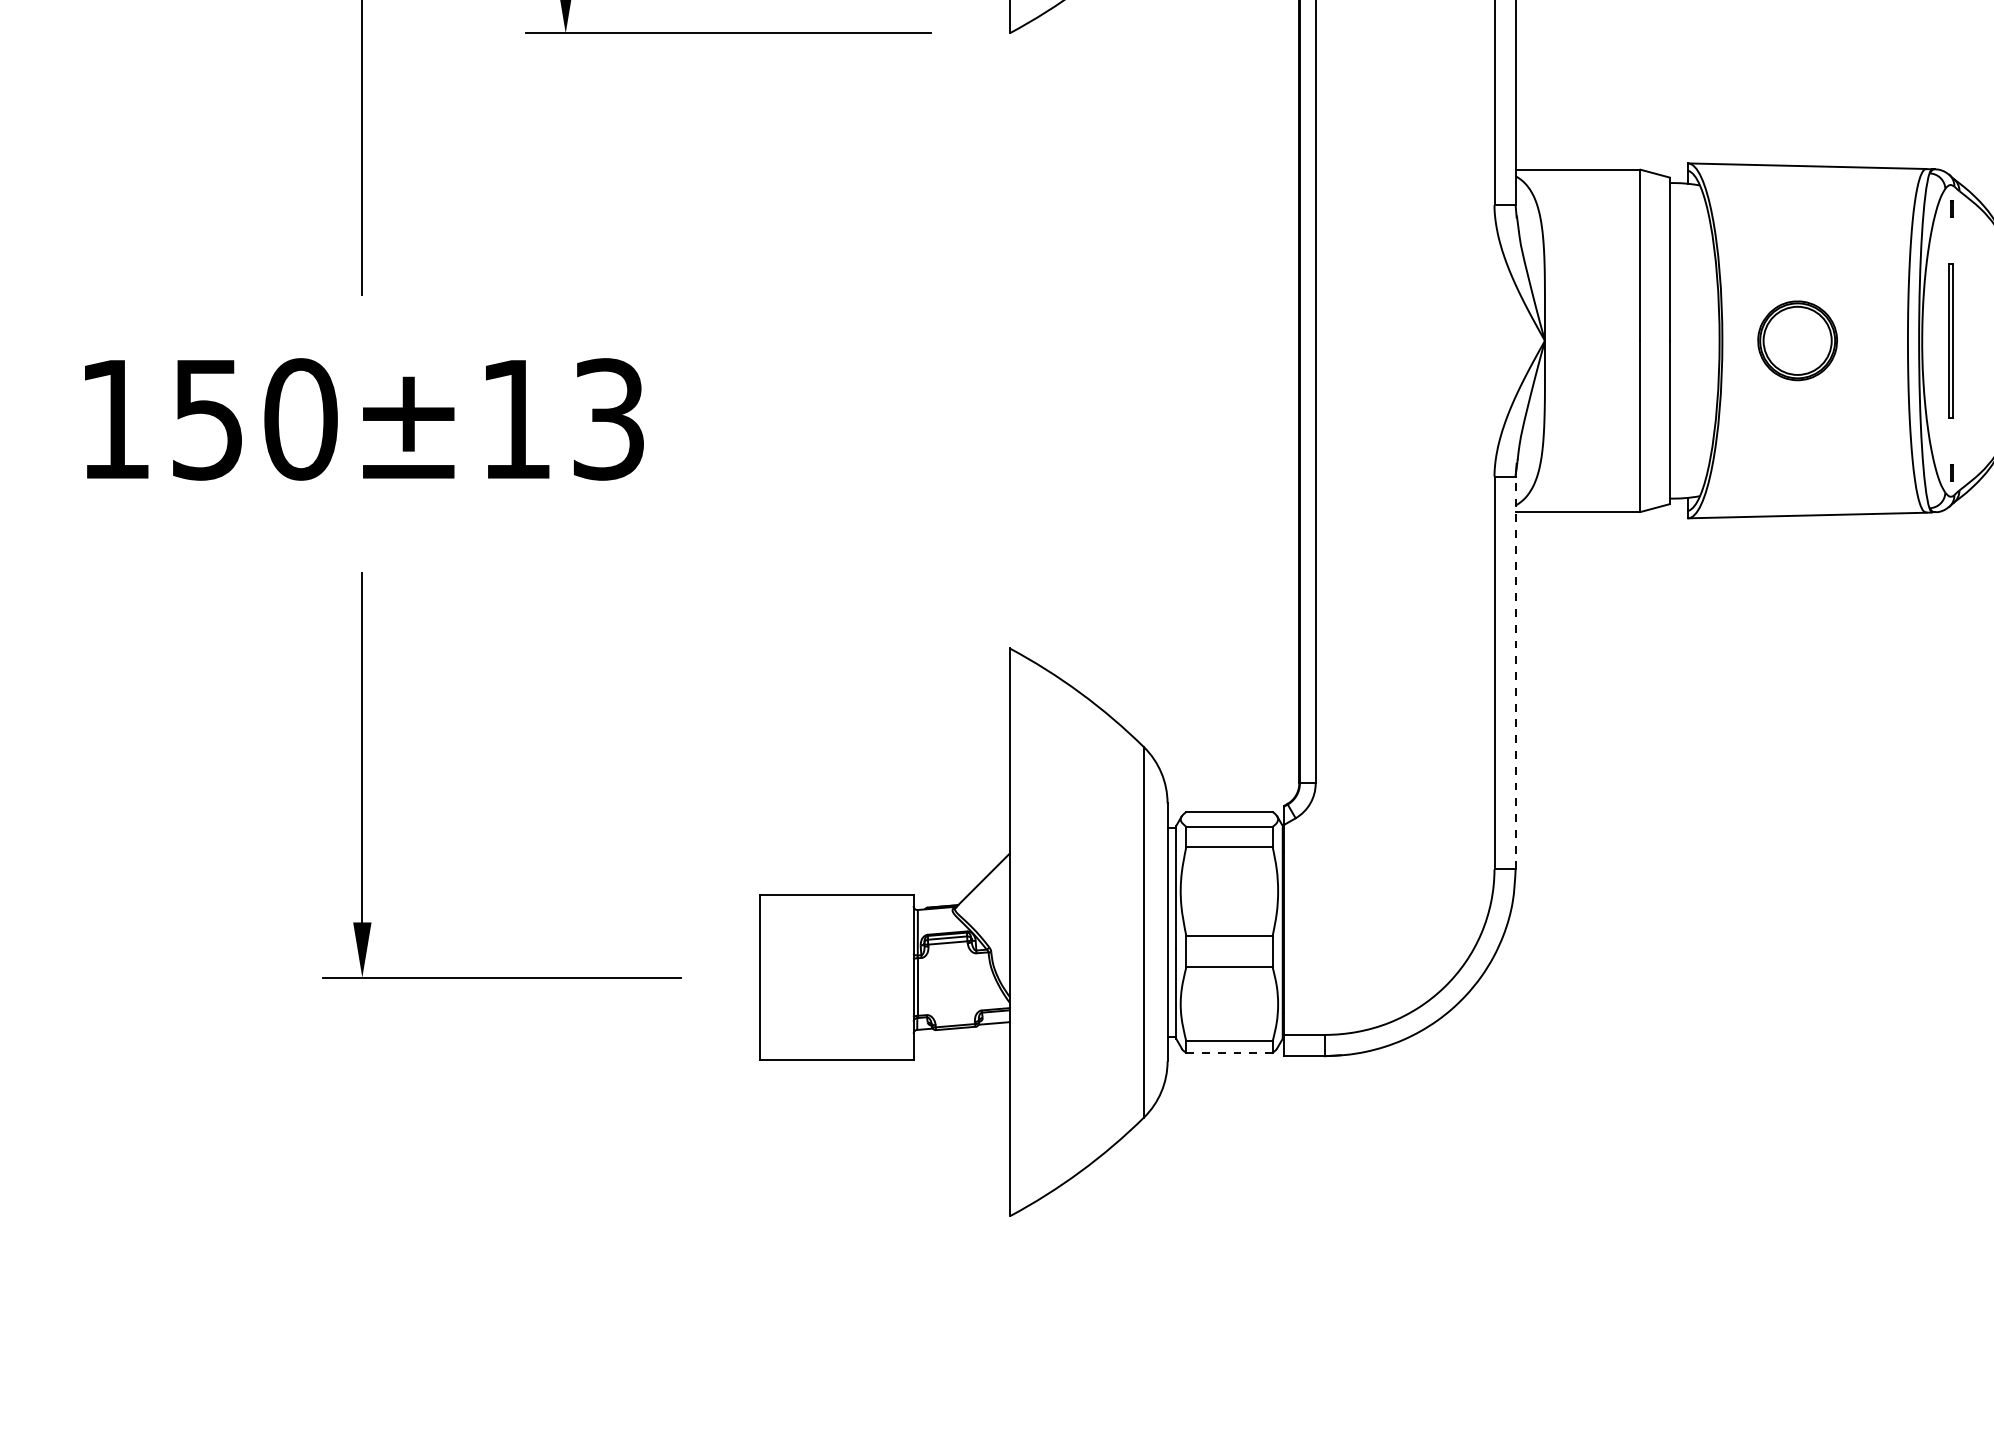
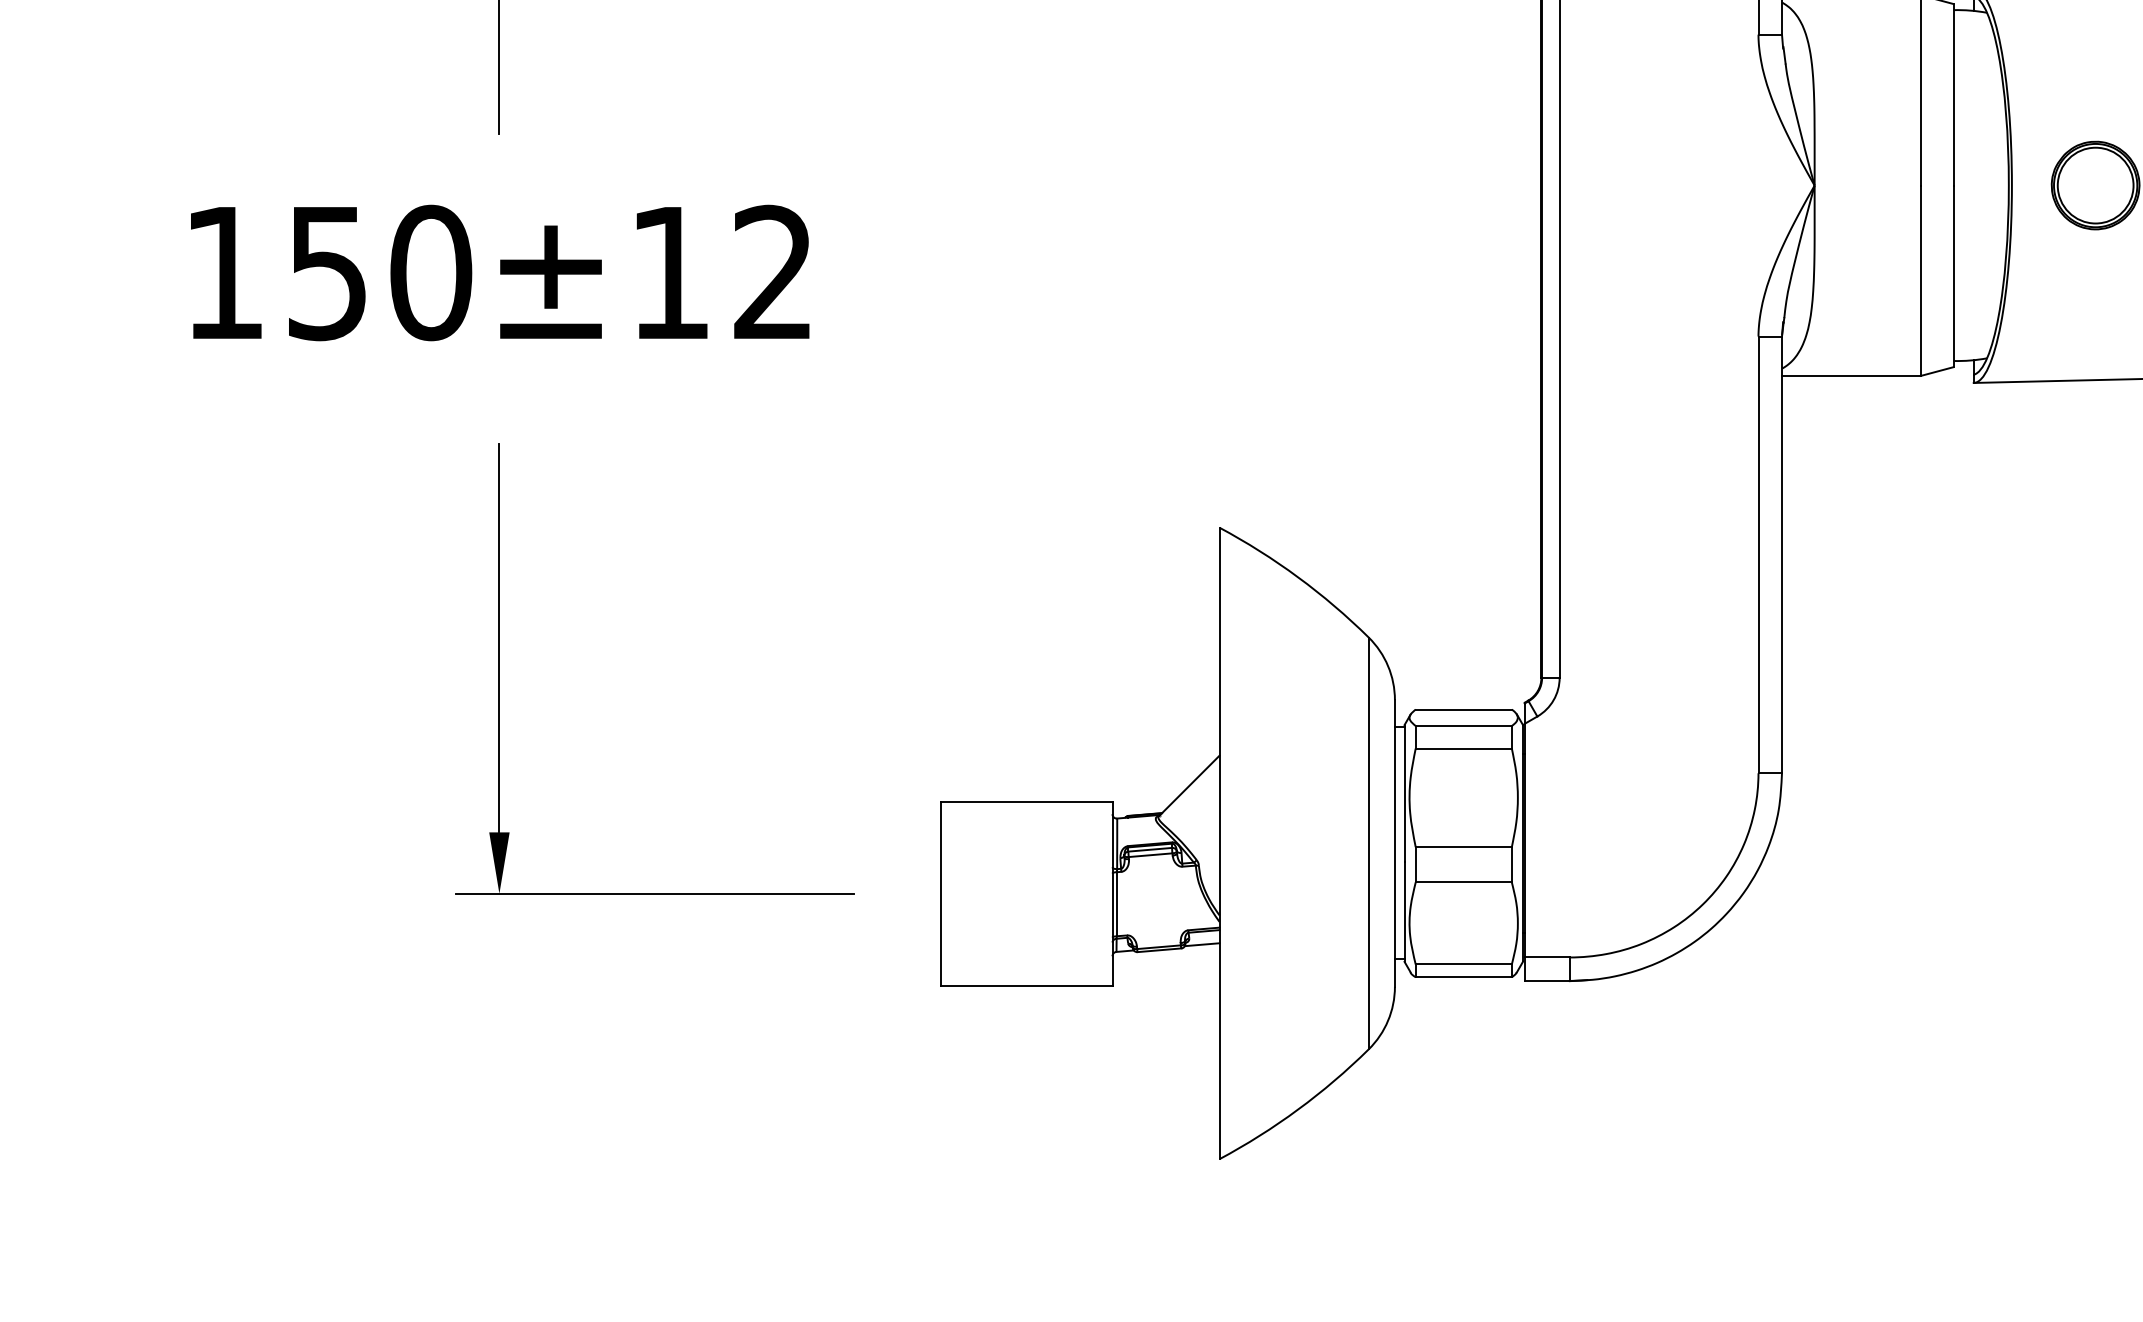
text: (608, 419) -> (773, 273), 150±13 -> 150±12
line: (1515, 672) -> (1781, 554), dashed -> solid
line: (1229, 1052) -> (1463, 977), dashed -> solid

